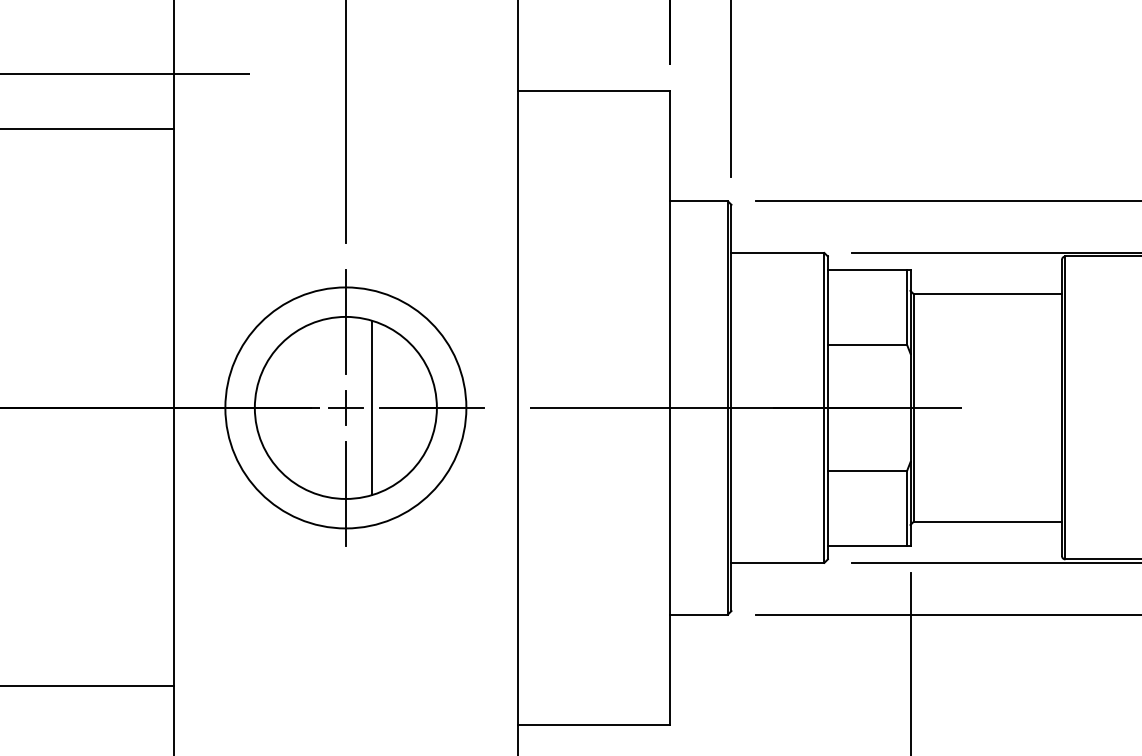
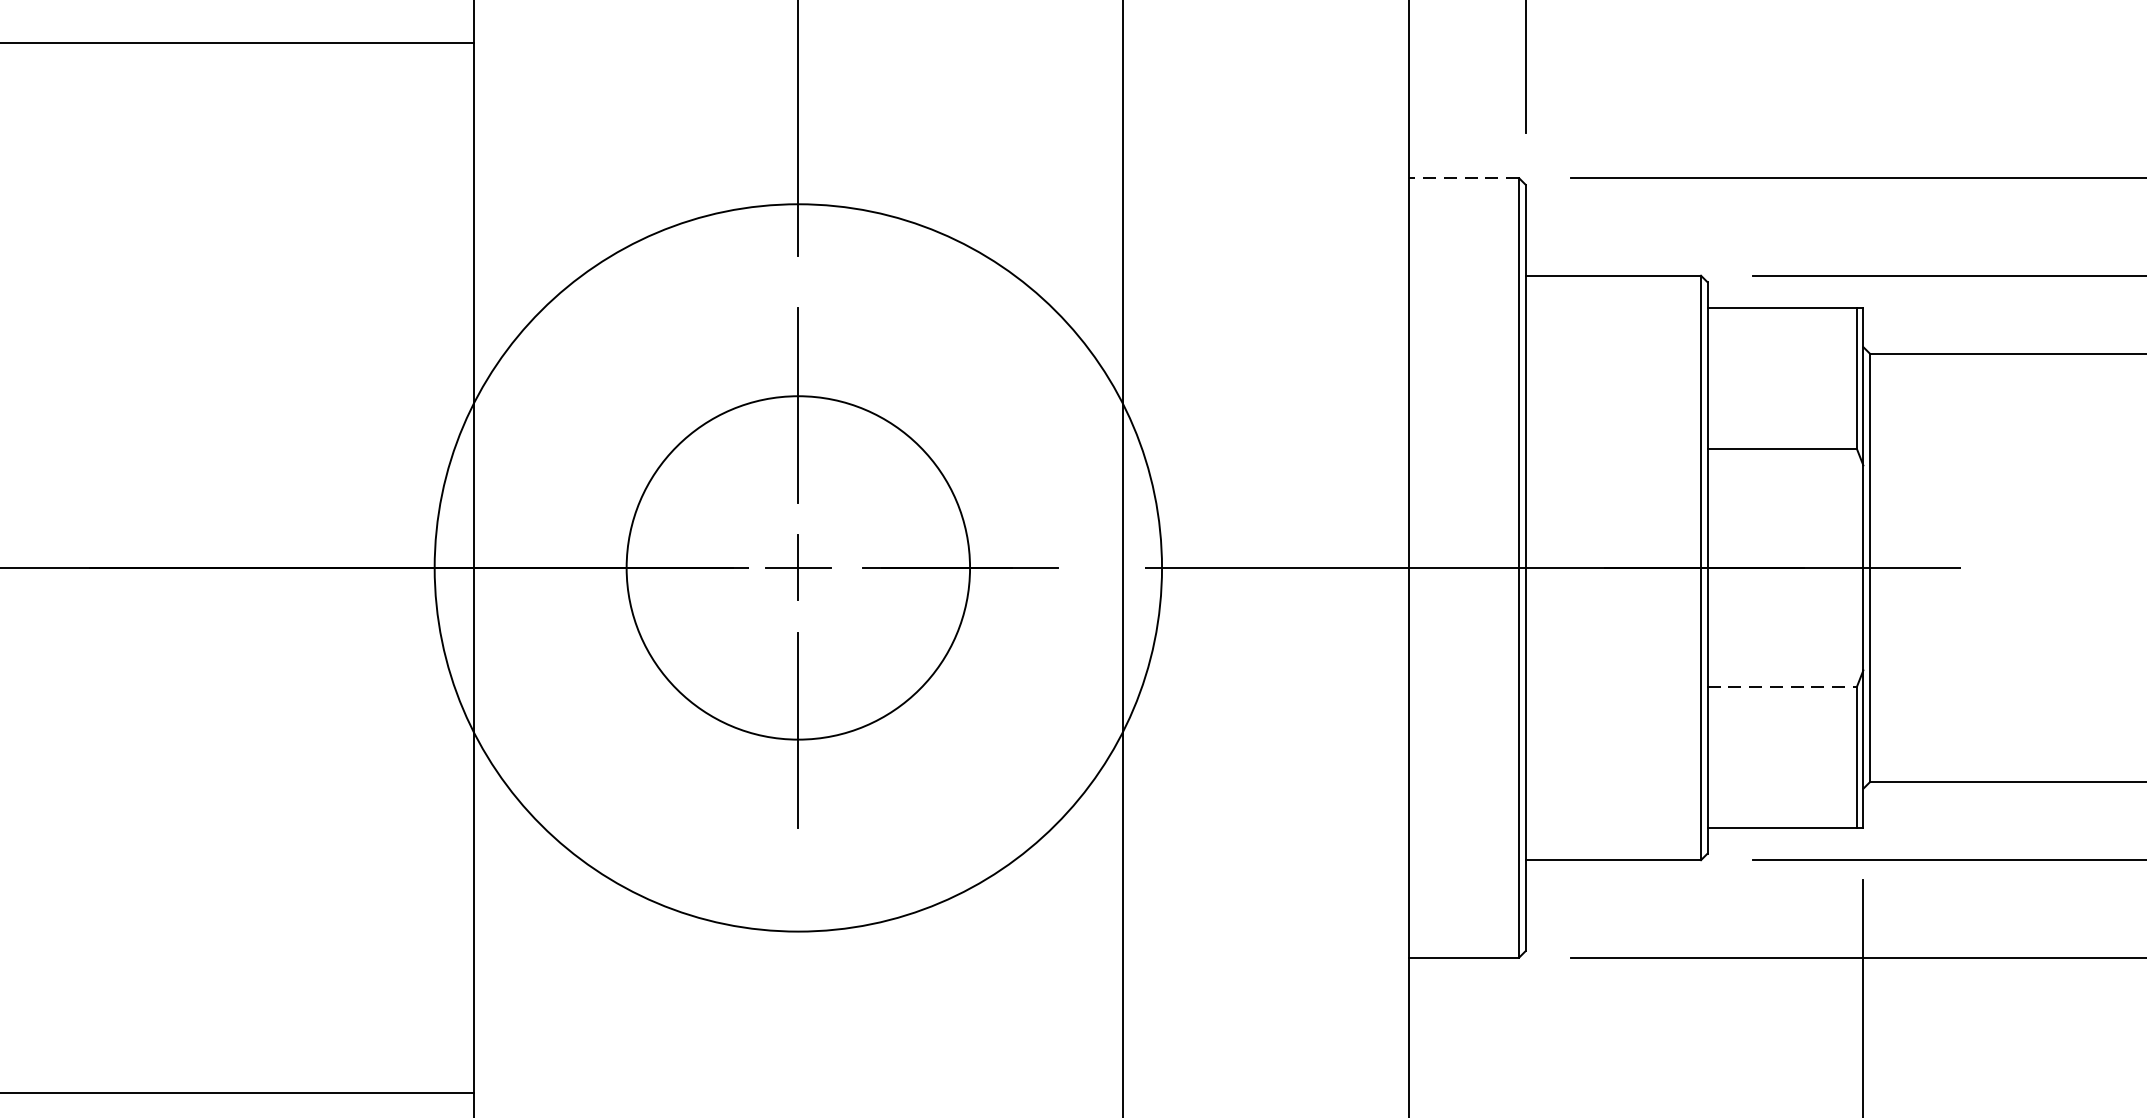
line: (698, 201) -> (1463, 178), solid -> dashed
circle: (345, 407) -> (797, 567), size x1.6
line: (371, 407) -> (846, 567), removed
line: (867, 471) -> (1782, 687), solid -> dashed

